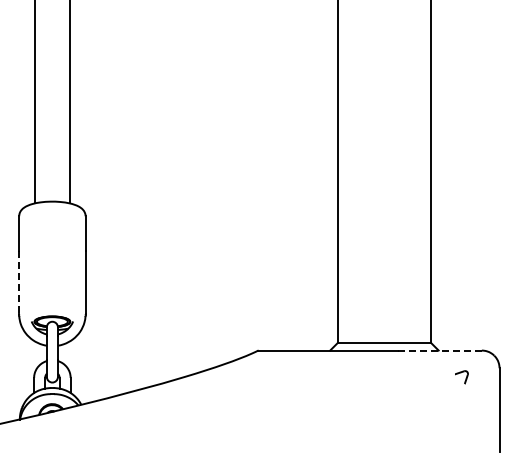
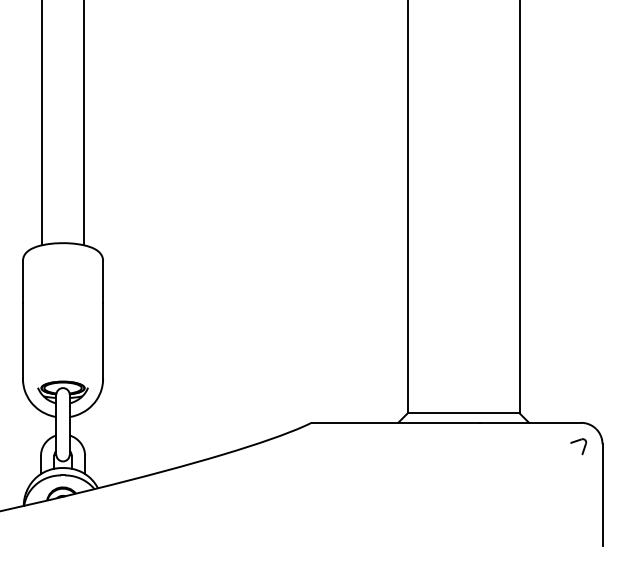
line: (19, 282) -> (23, 340), dashed -> solid
line: (439, 350) -> (530, 422), dashed -> solid
part: (461, 377) -> (578, 446), moved

